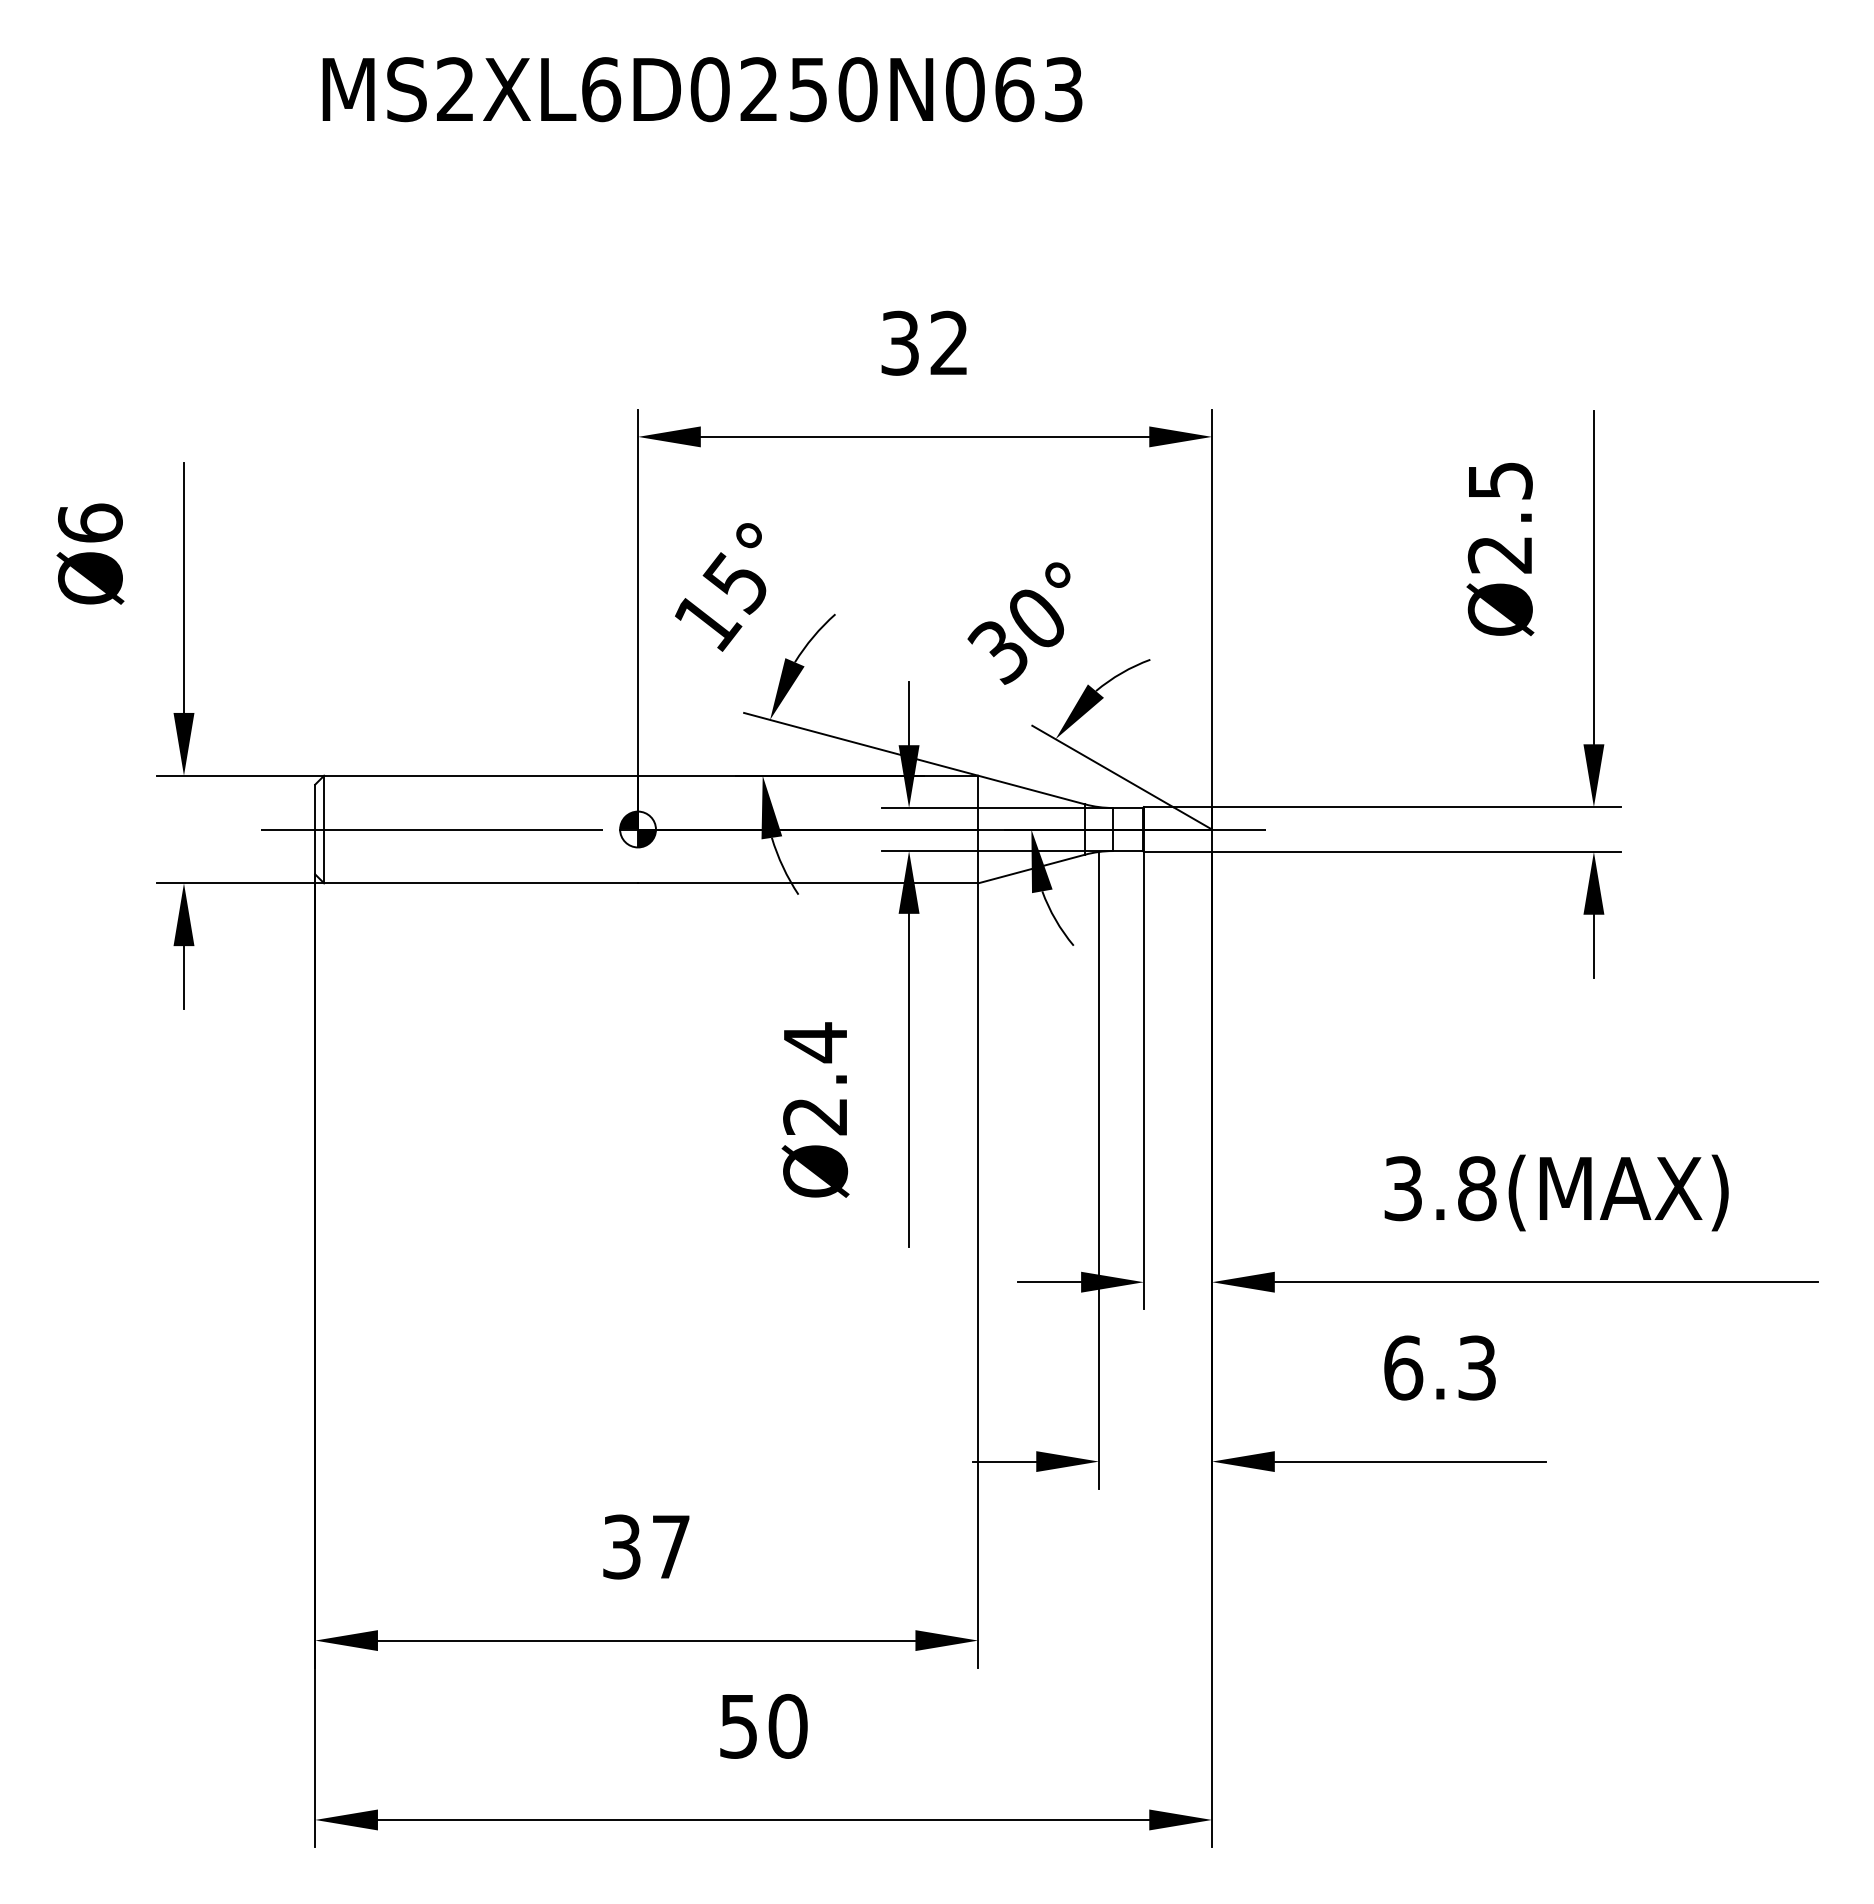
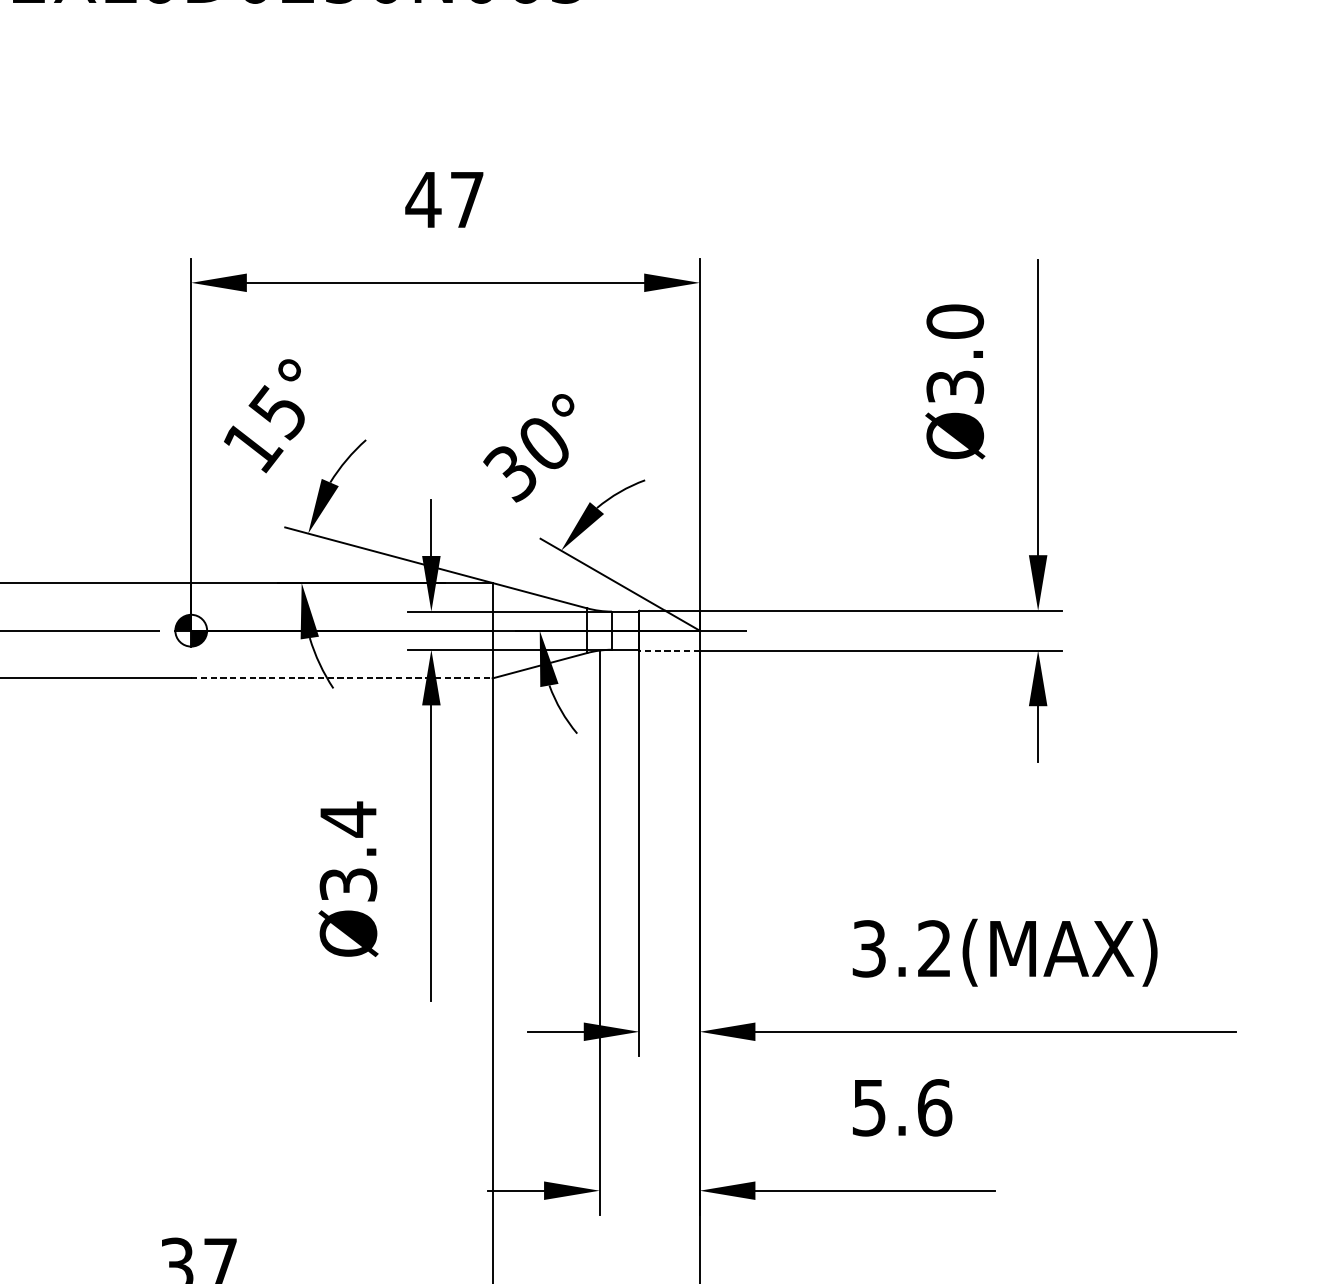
text: (923, 342) -> (444, 199), 32 -> 47
text: (1499, 517) -> (954, 354), Ø2.5 -> Ø3.0
line: (1177, 851) -> (669, 650), solid -> dashed
line: (808, 883) -> (342, 678), solid -> dashed
text: (815, 1116) -> (348, 884), Ø2.4 -> Ø3.4
text: (1477, 1188) -> (934, 948), 3.8(MAX) -> 3.2(MAX)
text: (1440, 1367) -> (902, 1107), 6.3 -> 5.6

